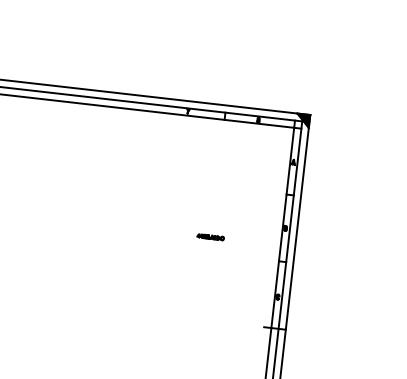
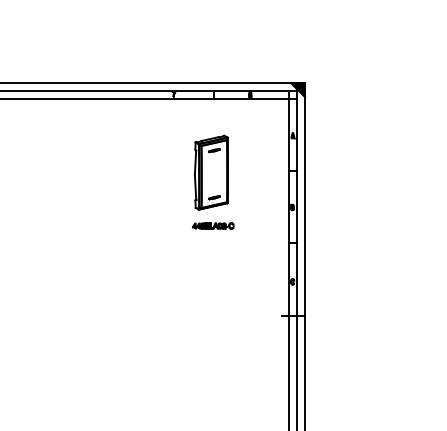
part: (214, 187) -> (211, 172), added
part: (210, 236) -> (213, 225), size x1.43

